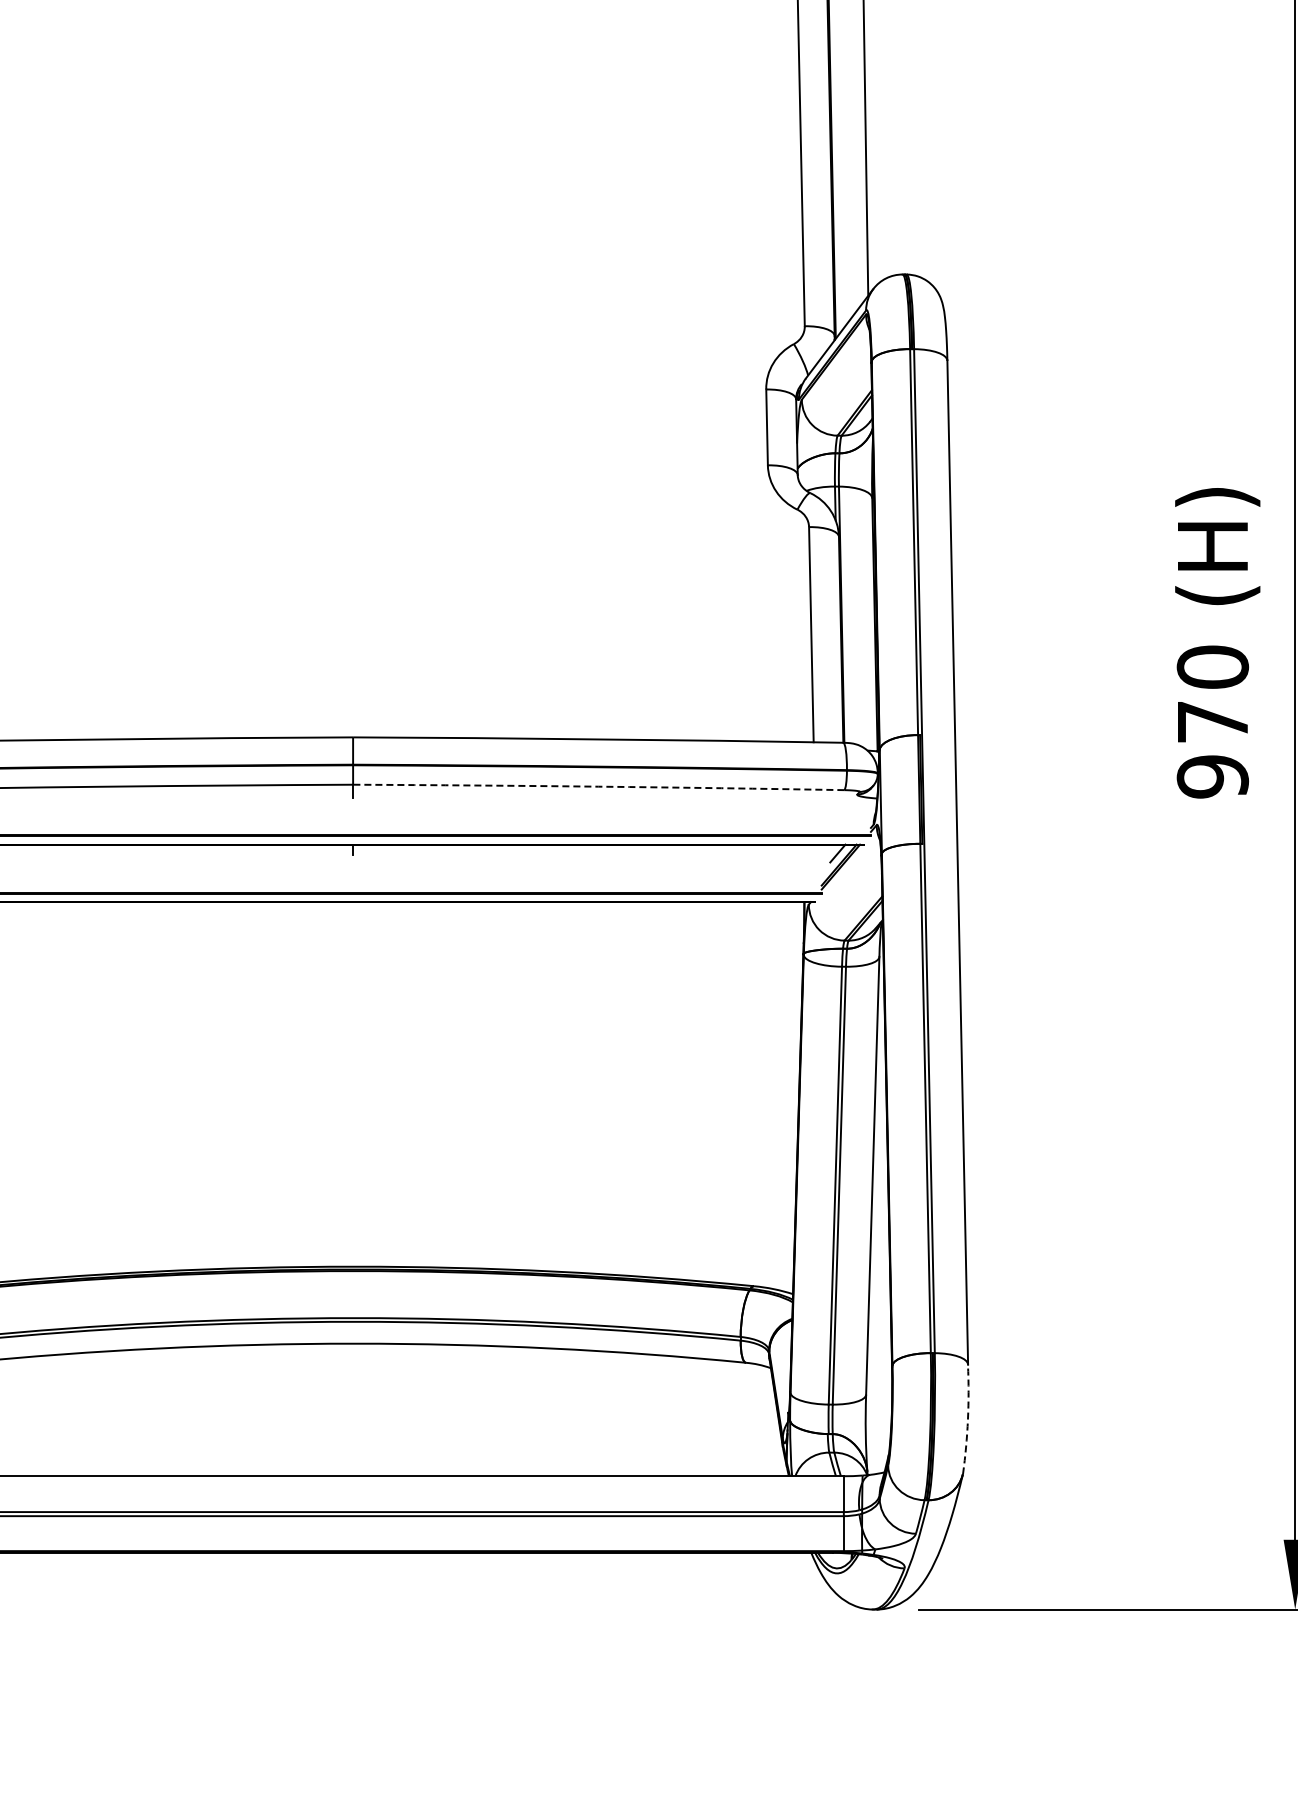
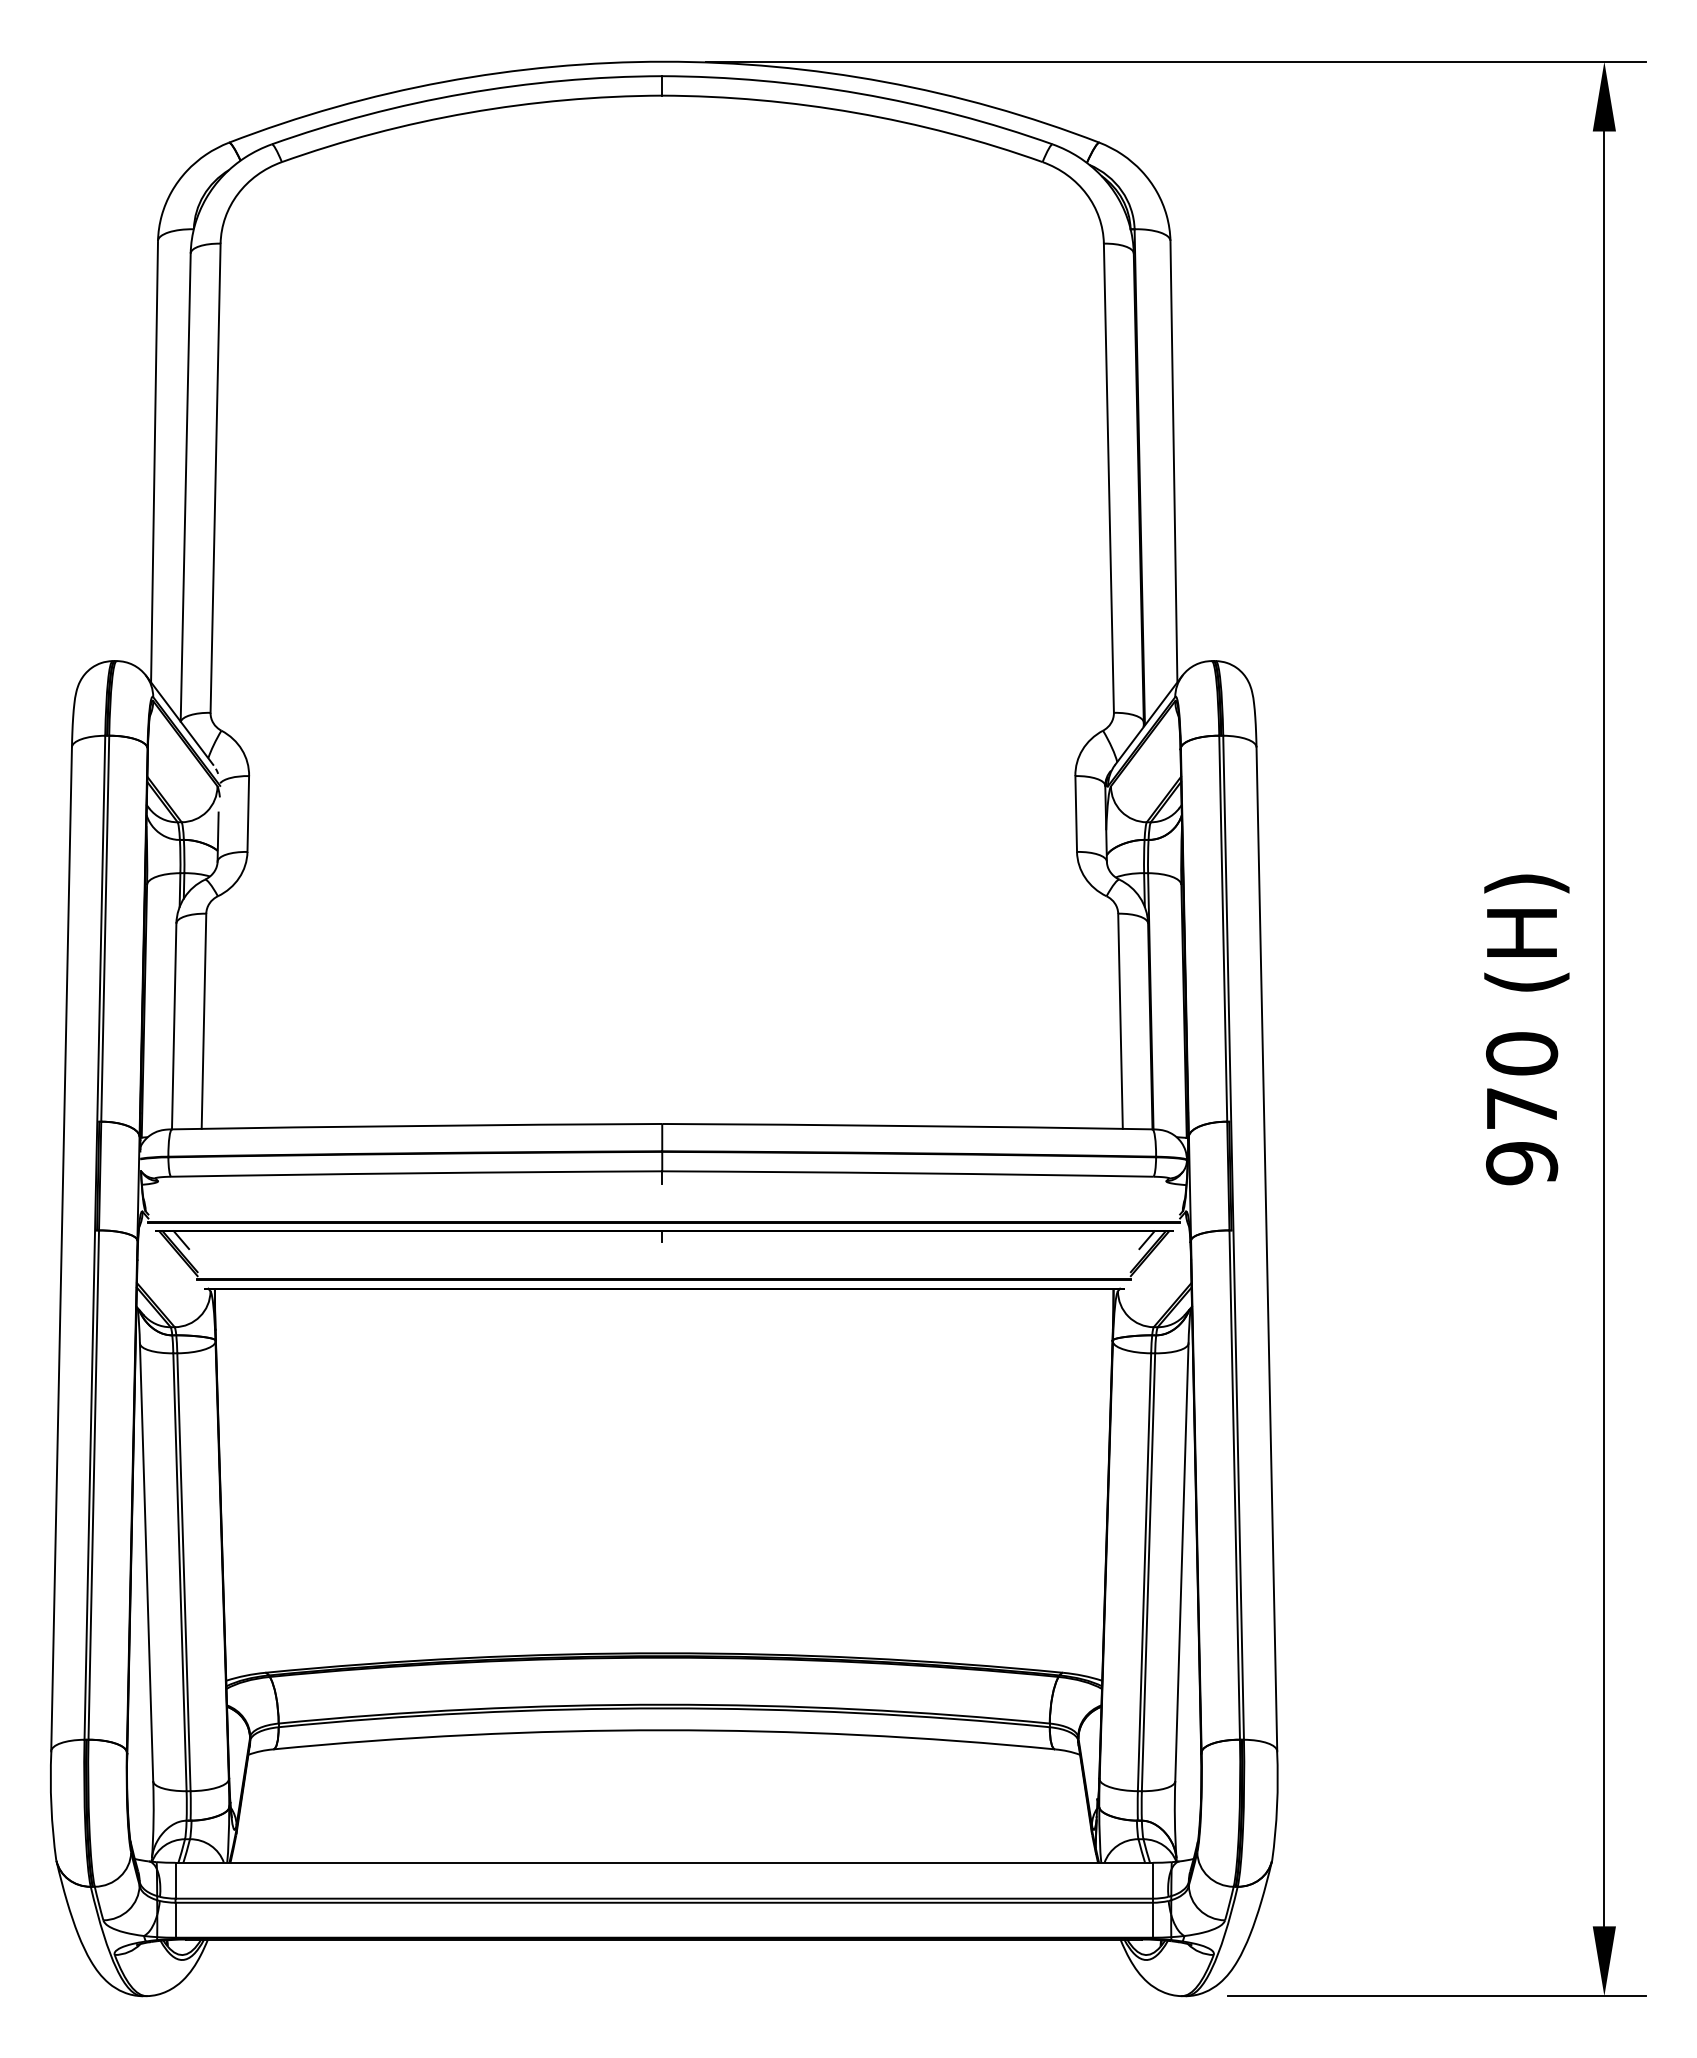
arc: (598, 786) -> (907, 1173), dashed -> solid
arc: (968, 1419) -> (1277, 1806), dashed -> solid

